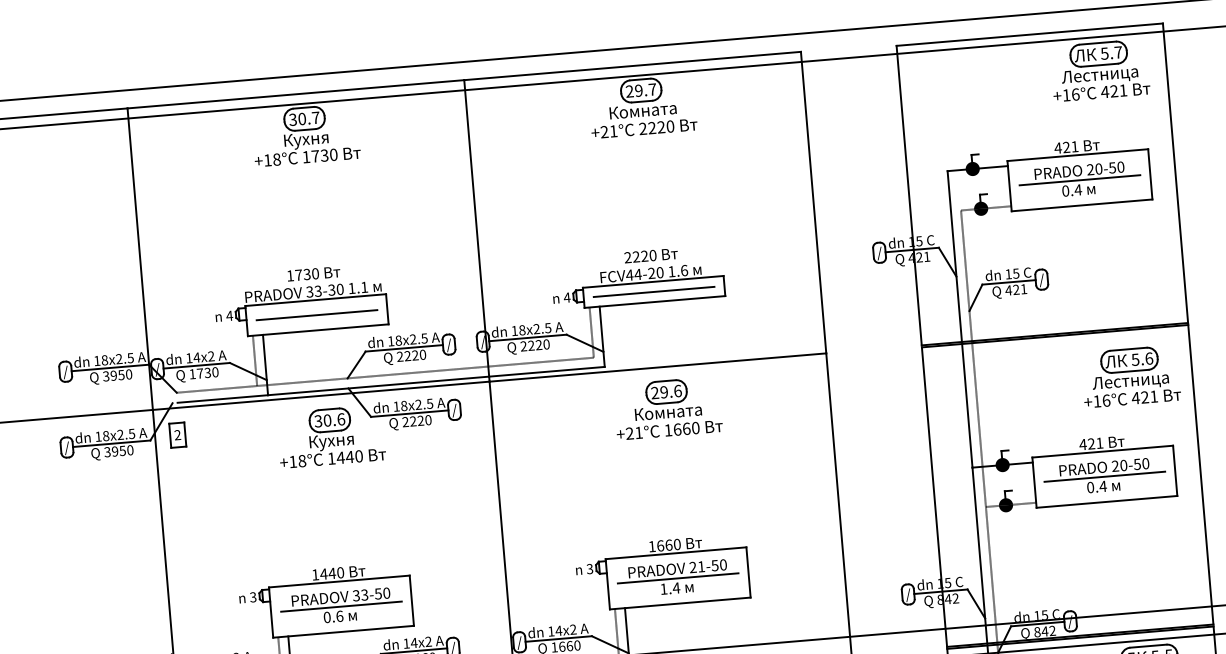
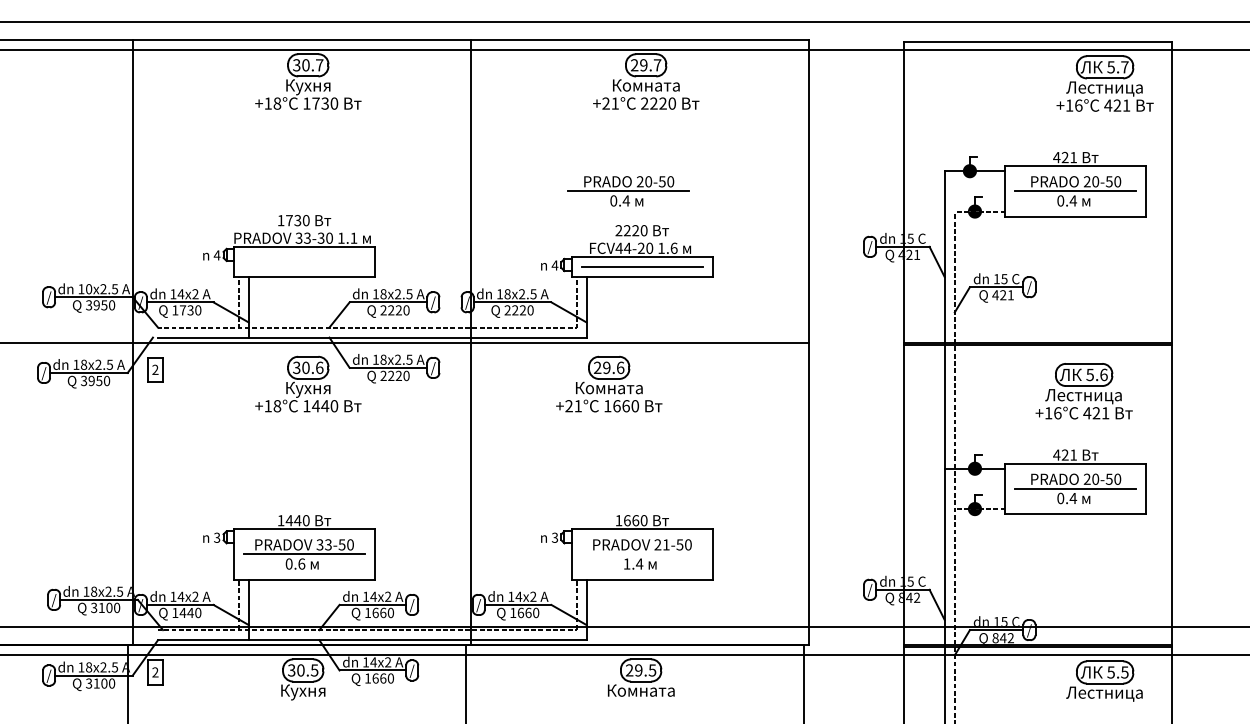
part: (634, 217) -> (628, 191), added
line: (316, 314) -> (303, 261), removed
text: (105, 360) -> (89, 289), 18x2.5 -> 10x2.5
part: (1130, 376) -> (1083, 391), moved
part: (668, 407) -> (609, 383), moved
line: (677, 578) -> (641, 554), removed

